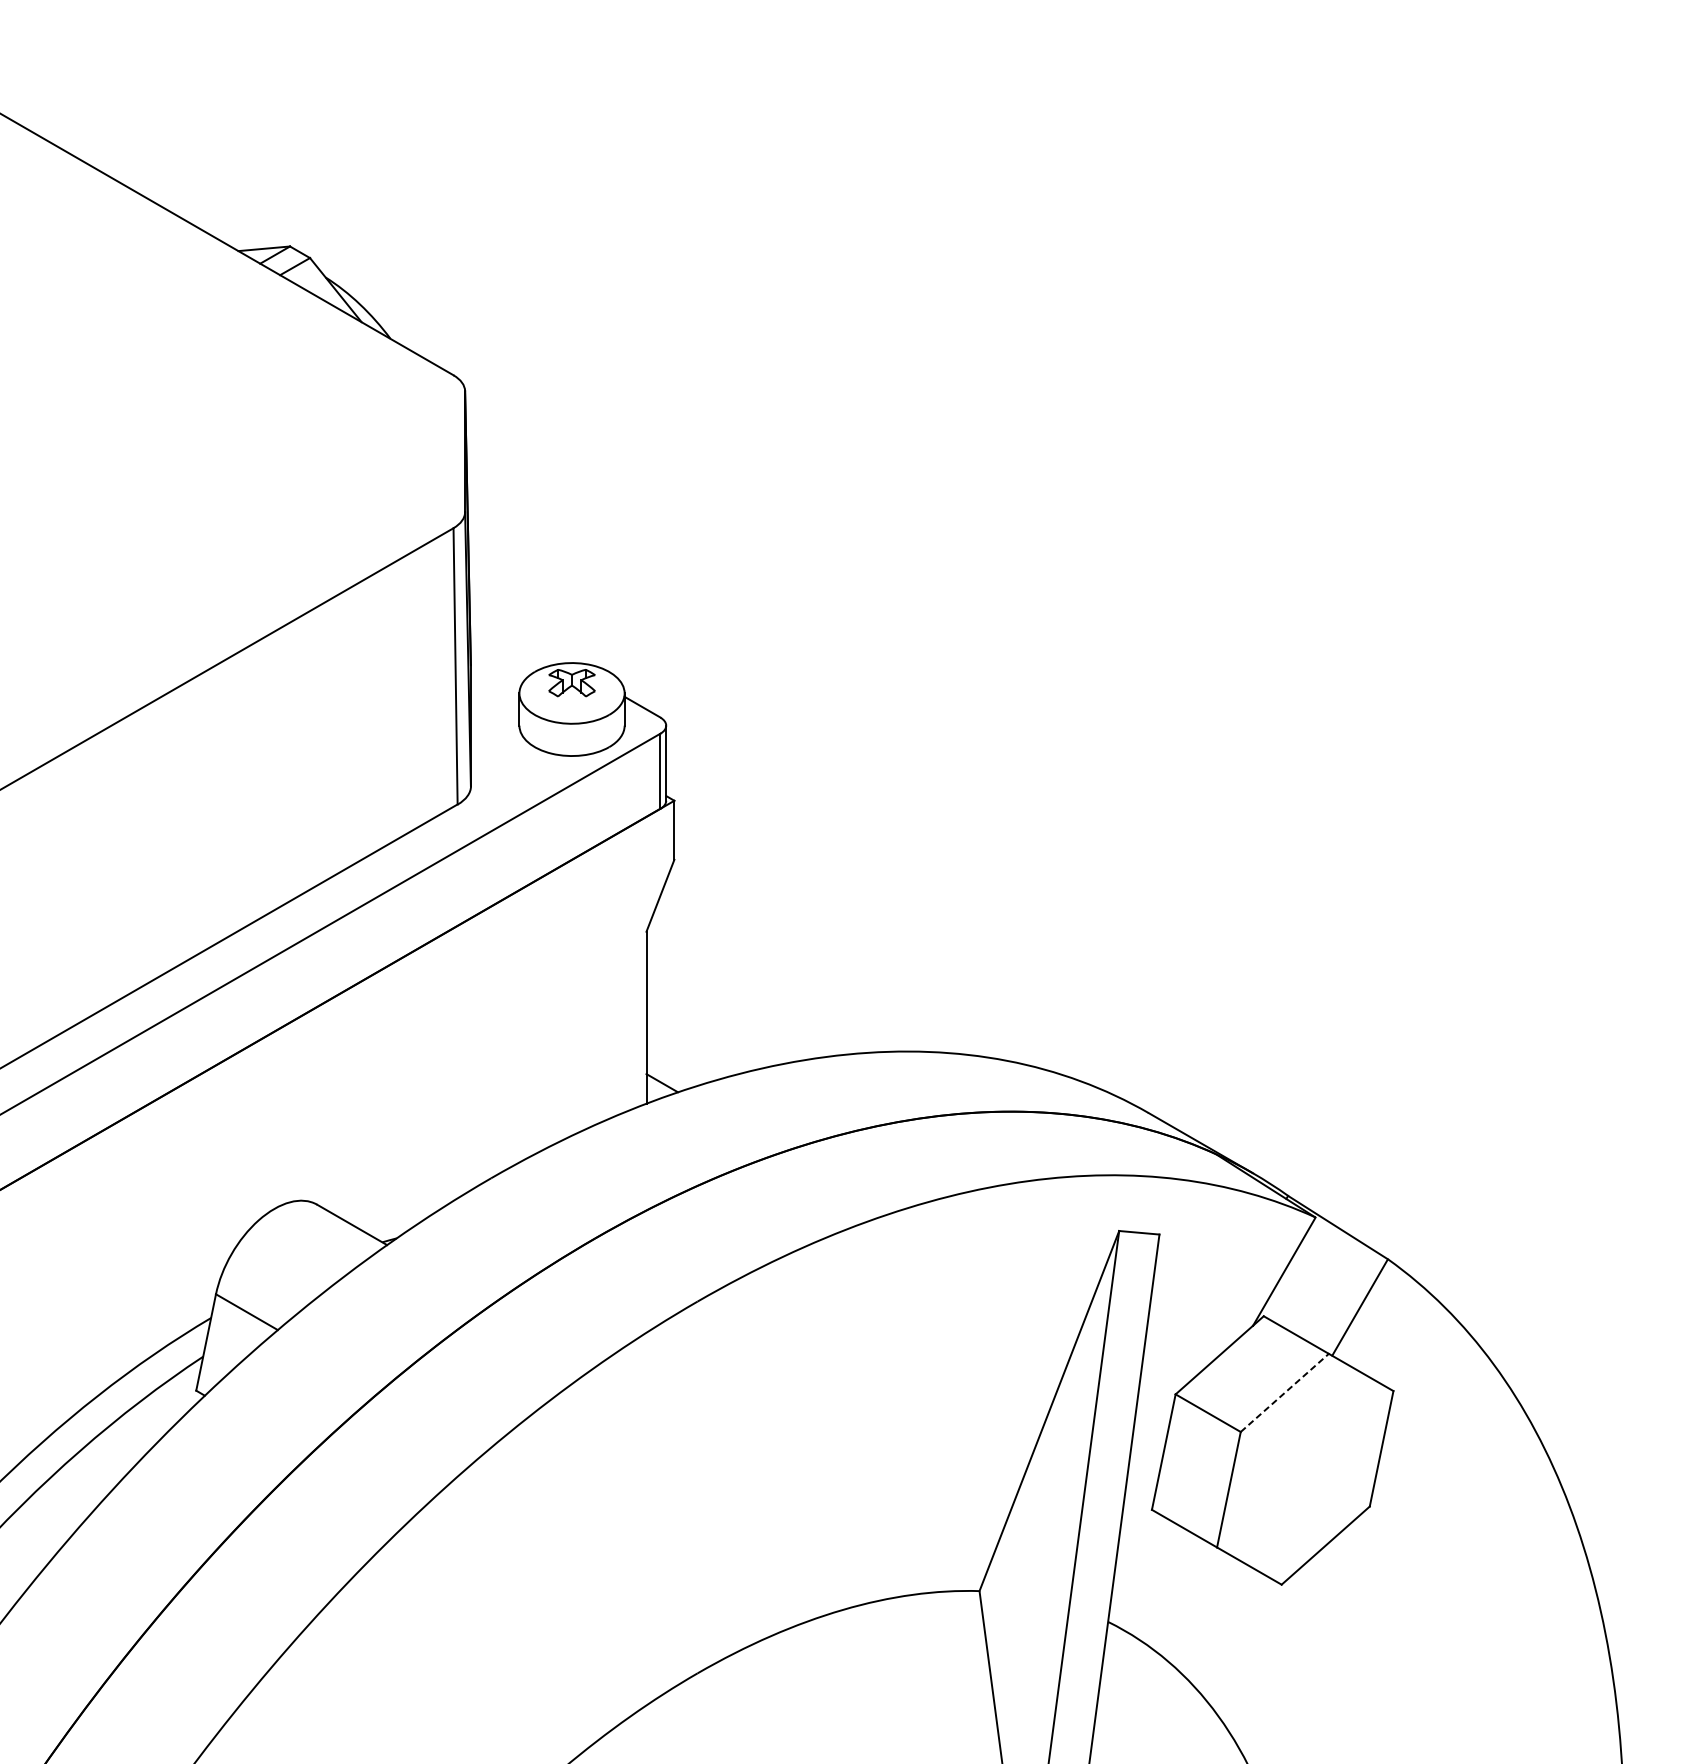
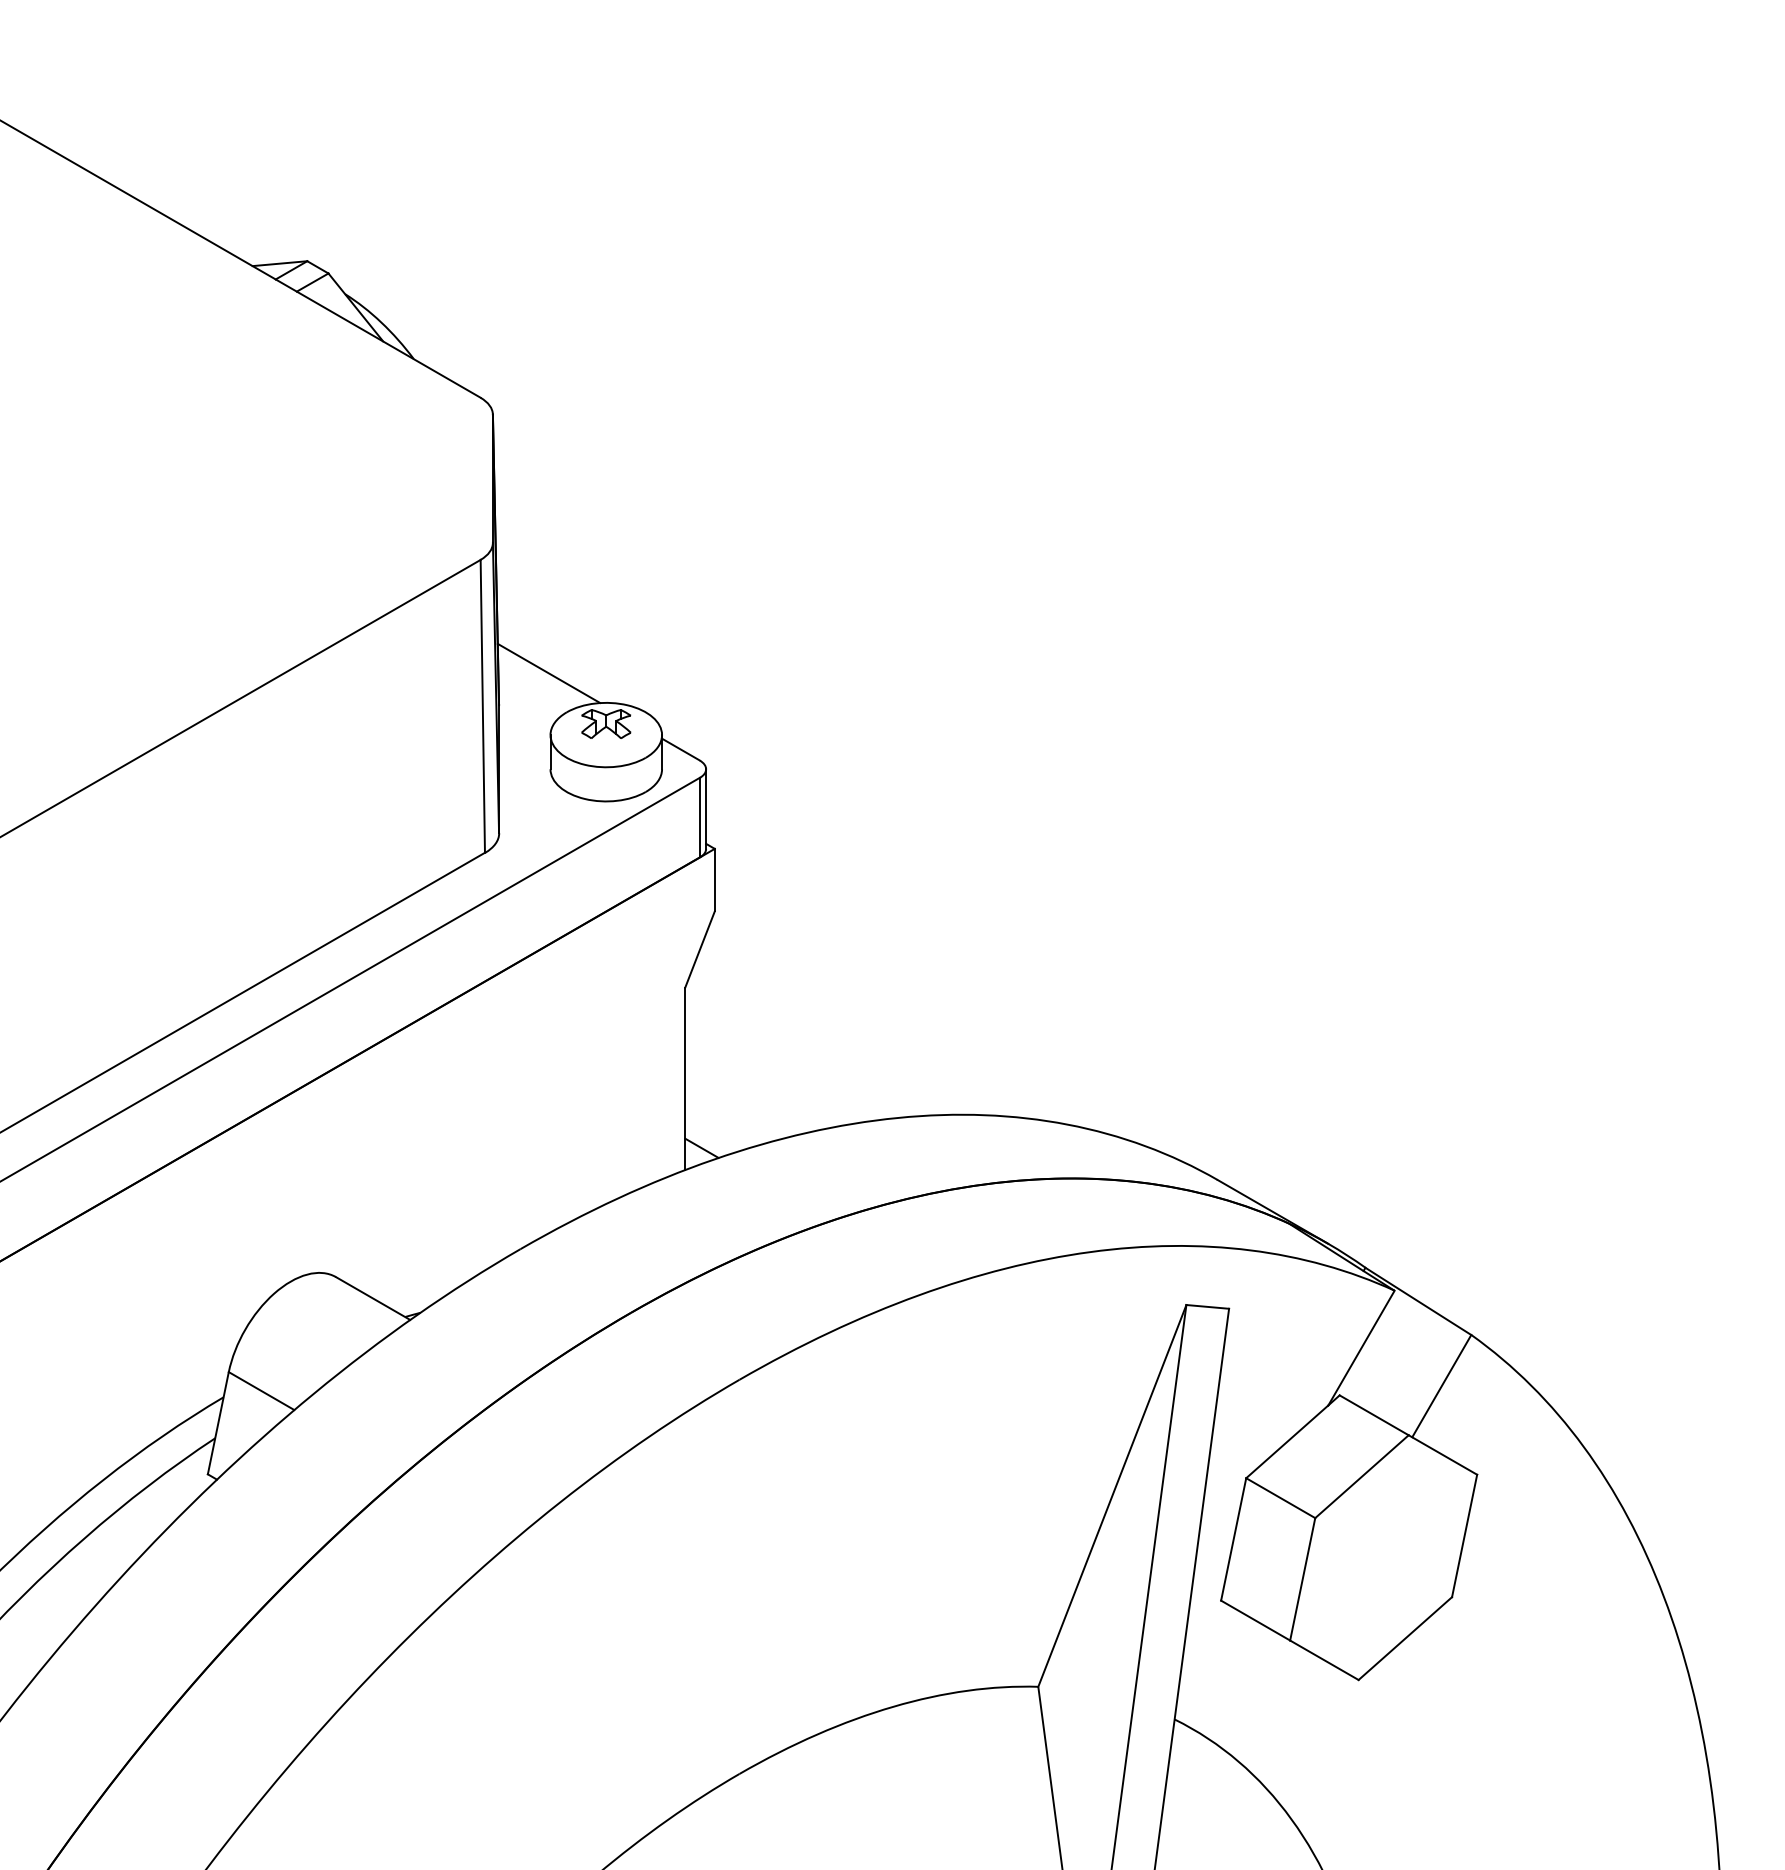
line: (517, 635) -> (548, 673), added
line: (1285, 1392) -> (1362, 1476), dashed -> solid

